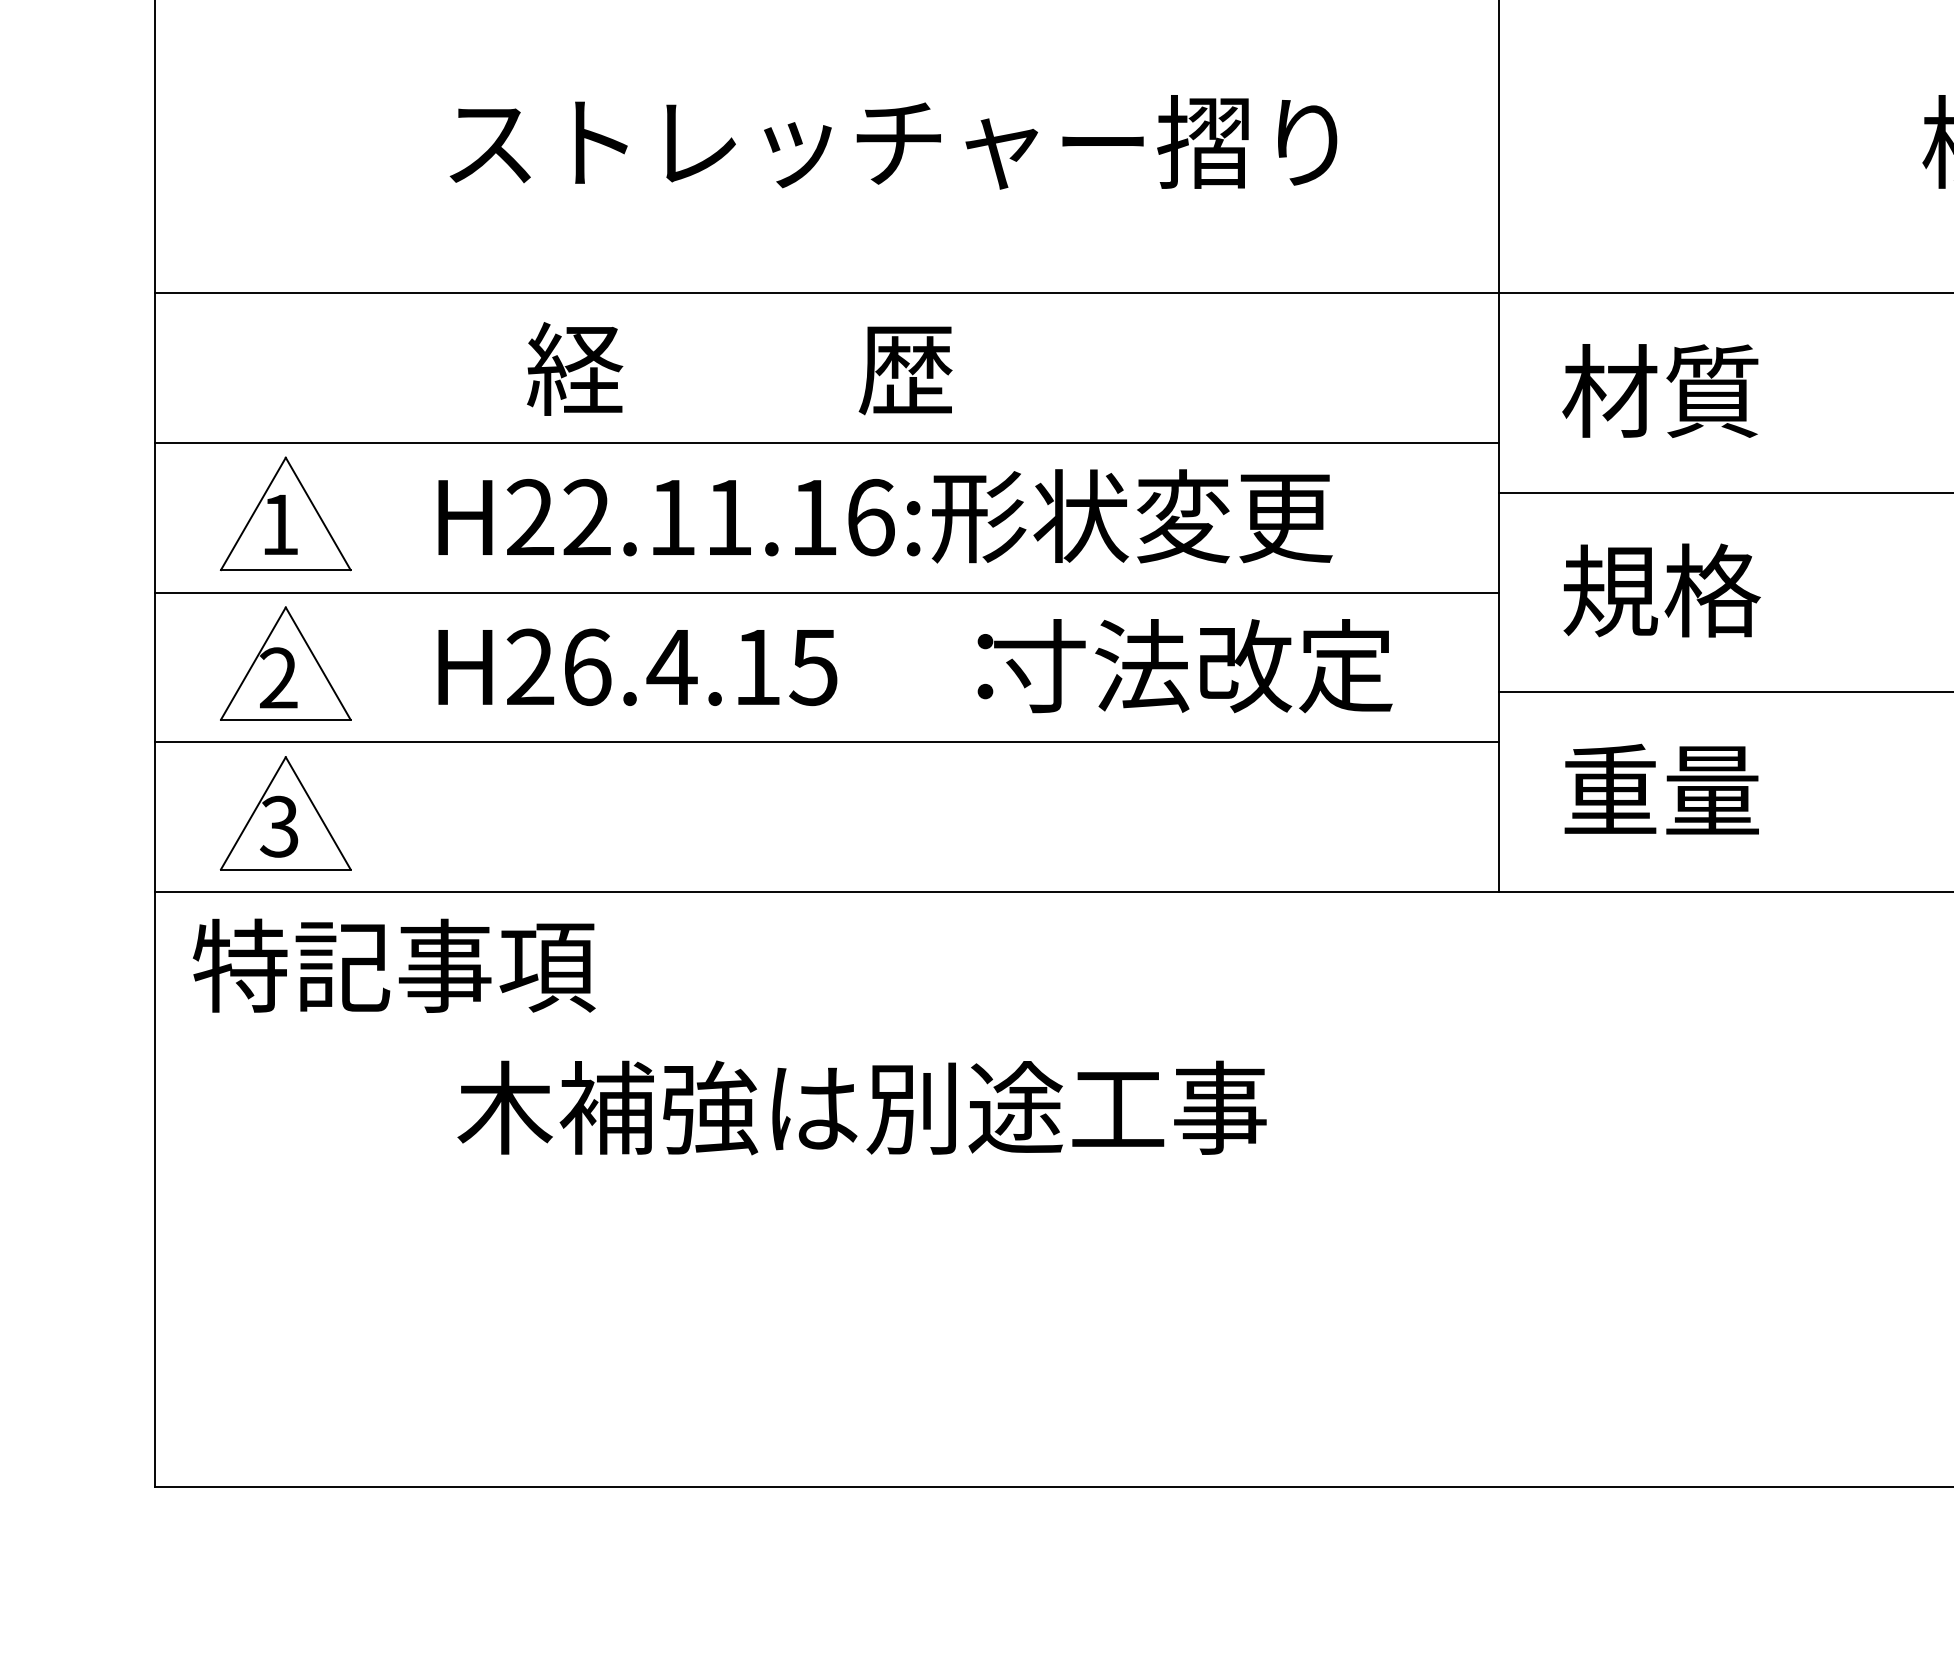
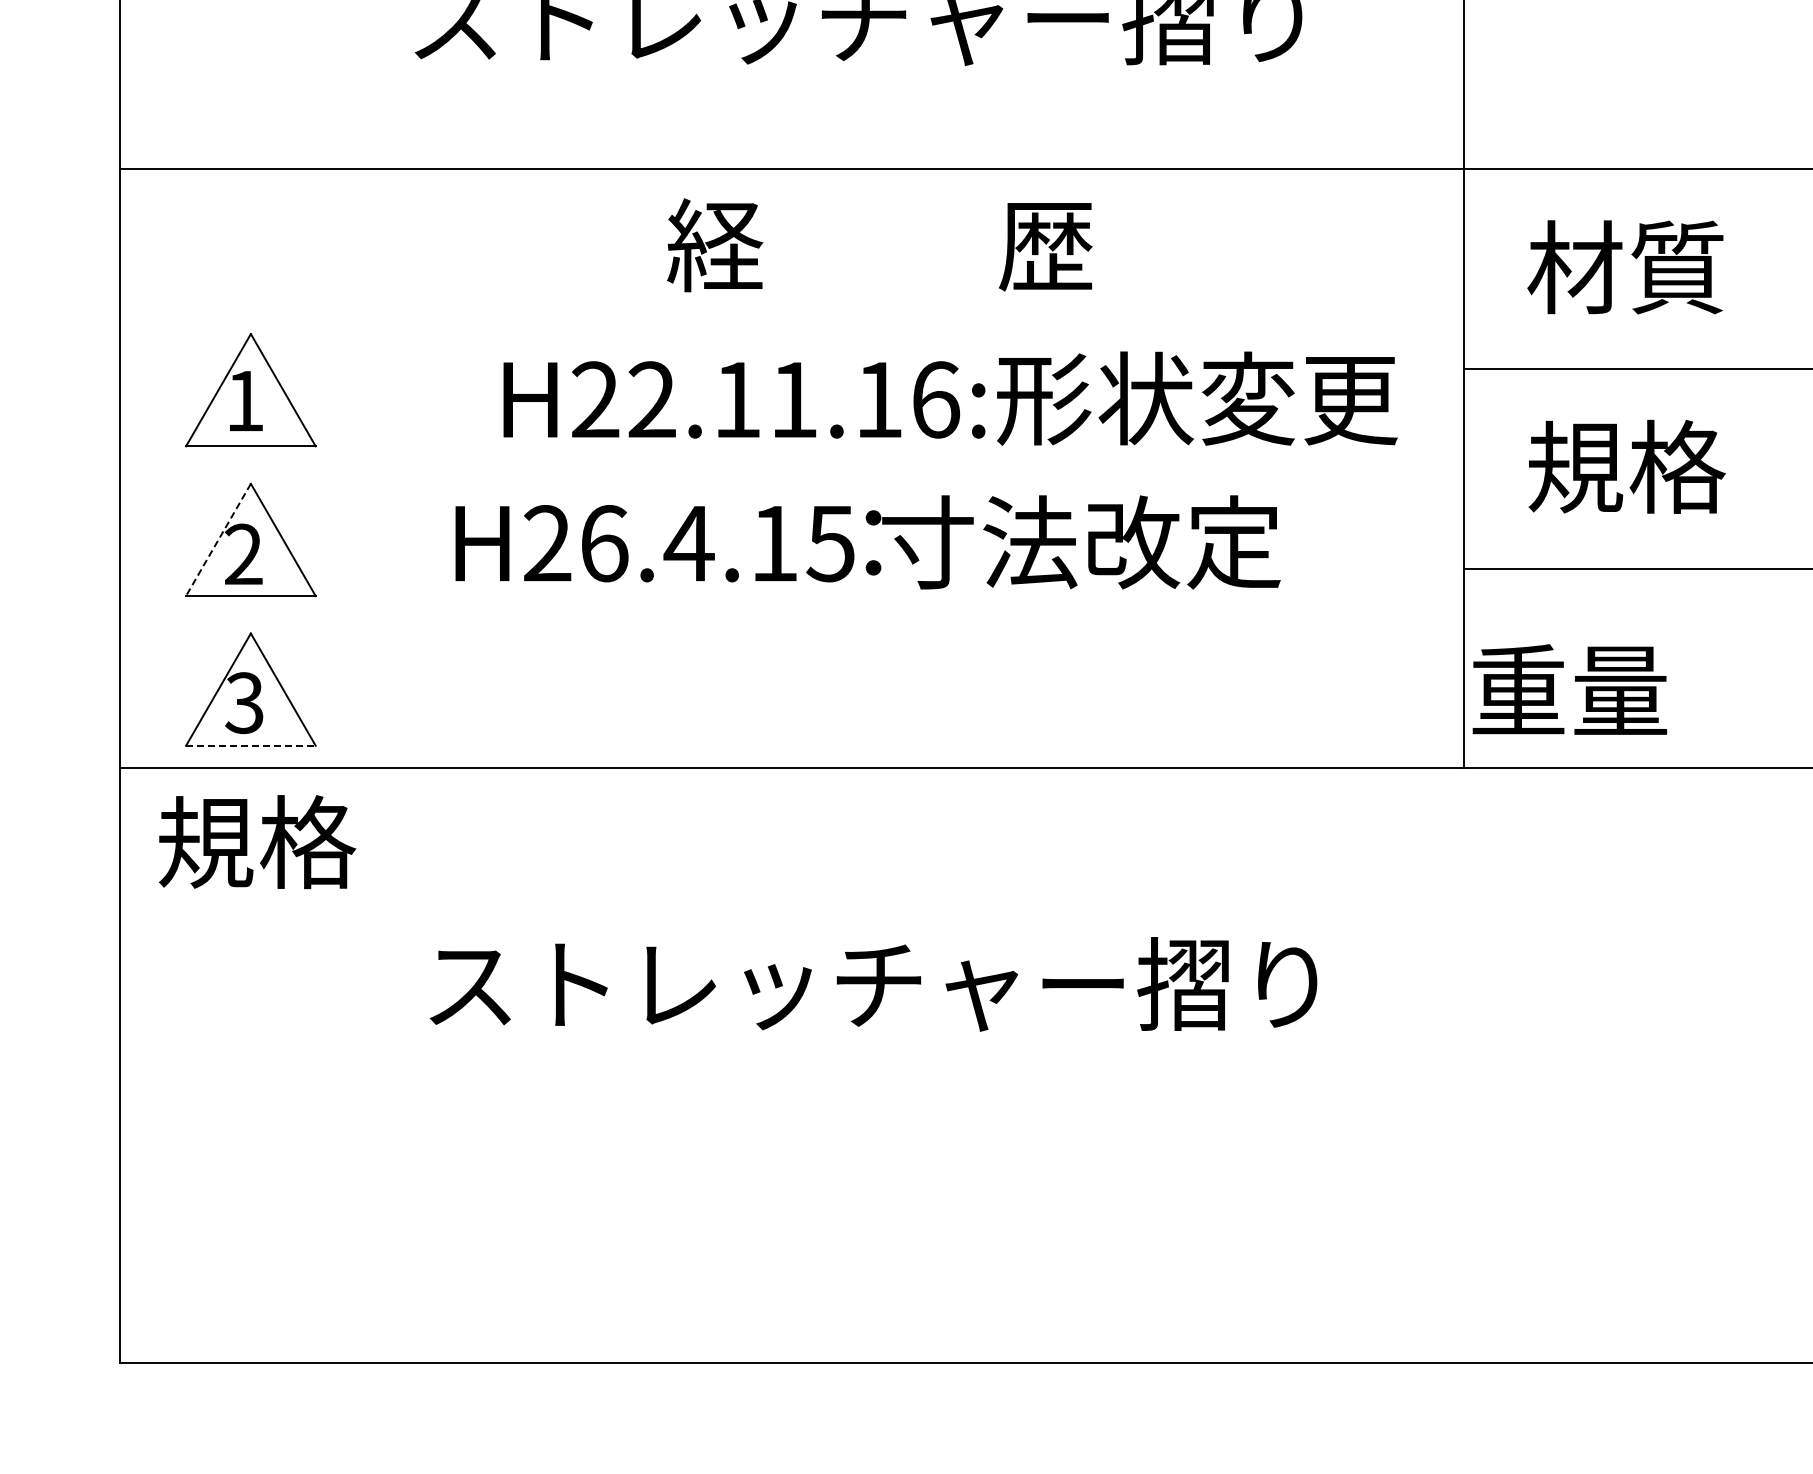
text: (739, 368) -> (879, 244), moved
line: (826, 442) -> (791, 318), removed
text: (885, 516) -> (950, 398), moved
line: (826, 592) -> (791, 468), removed
line: (253, 663) -> (218, 539), solid -> dashed
text: (1184, 666) -> (1072, 542), moved
text: (637, 667) -> (654, 543), moved
line: (826, 742) -> (791, 618), removed
text: (1661, 788) -> (1569, 688), moved
line: (285, 869) -> (250, 745), solid -> dashed
text: (393, 965) -> (358, 841), 特記事項 -> 規格
text: (904, 1107) -> (869, 983), 木補強は別途工事 -> ストレッチャー摺り

